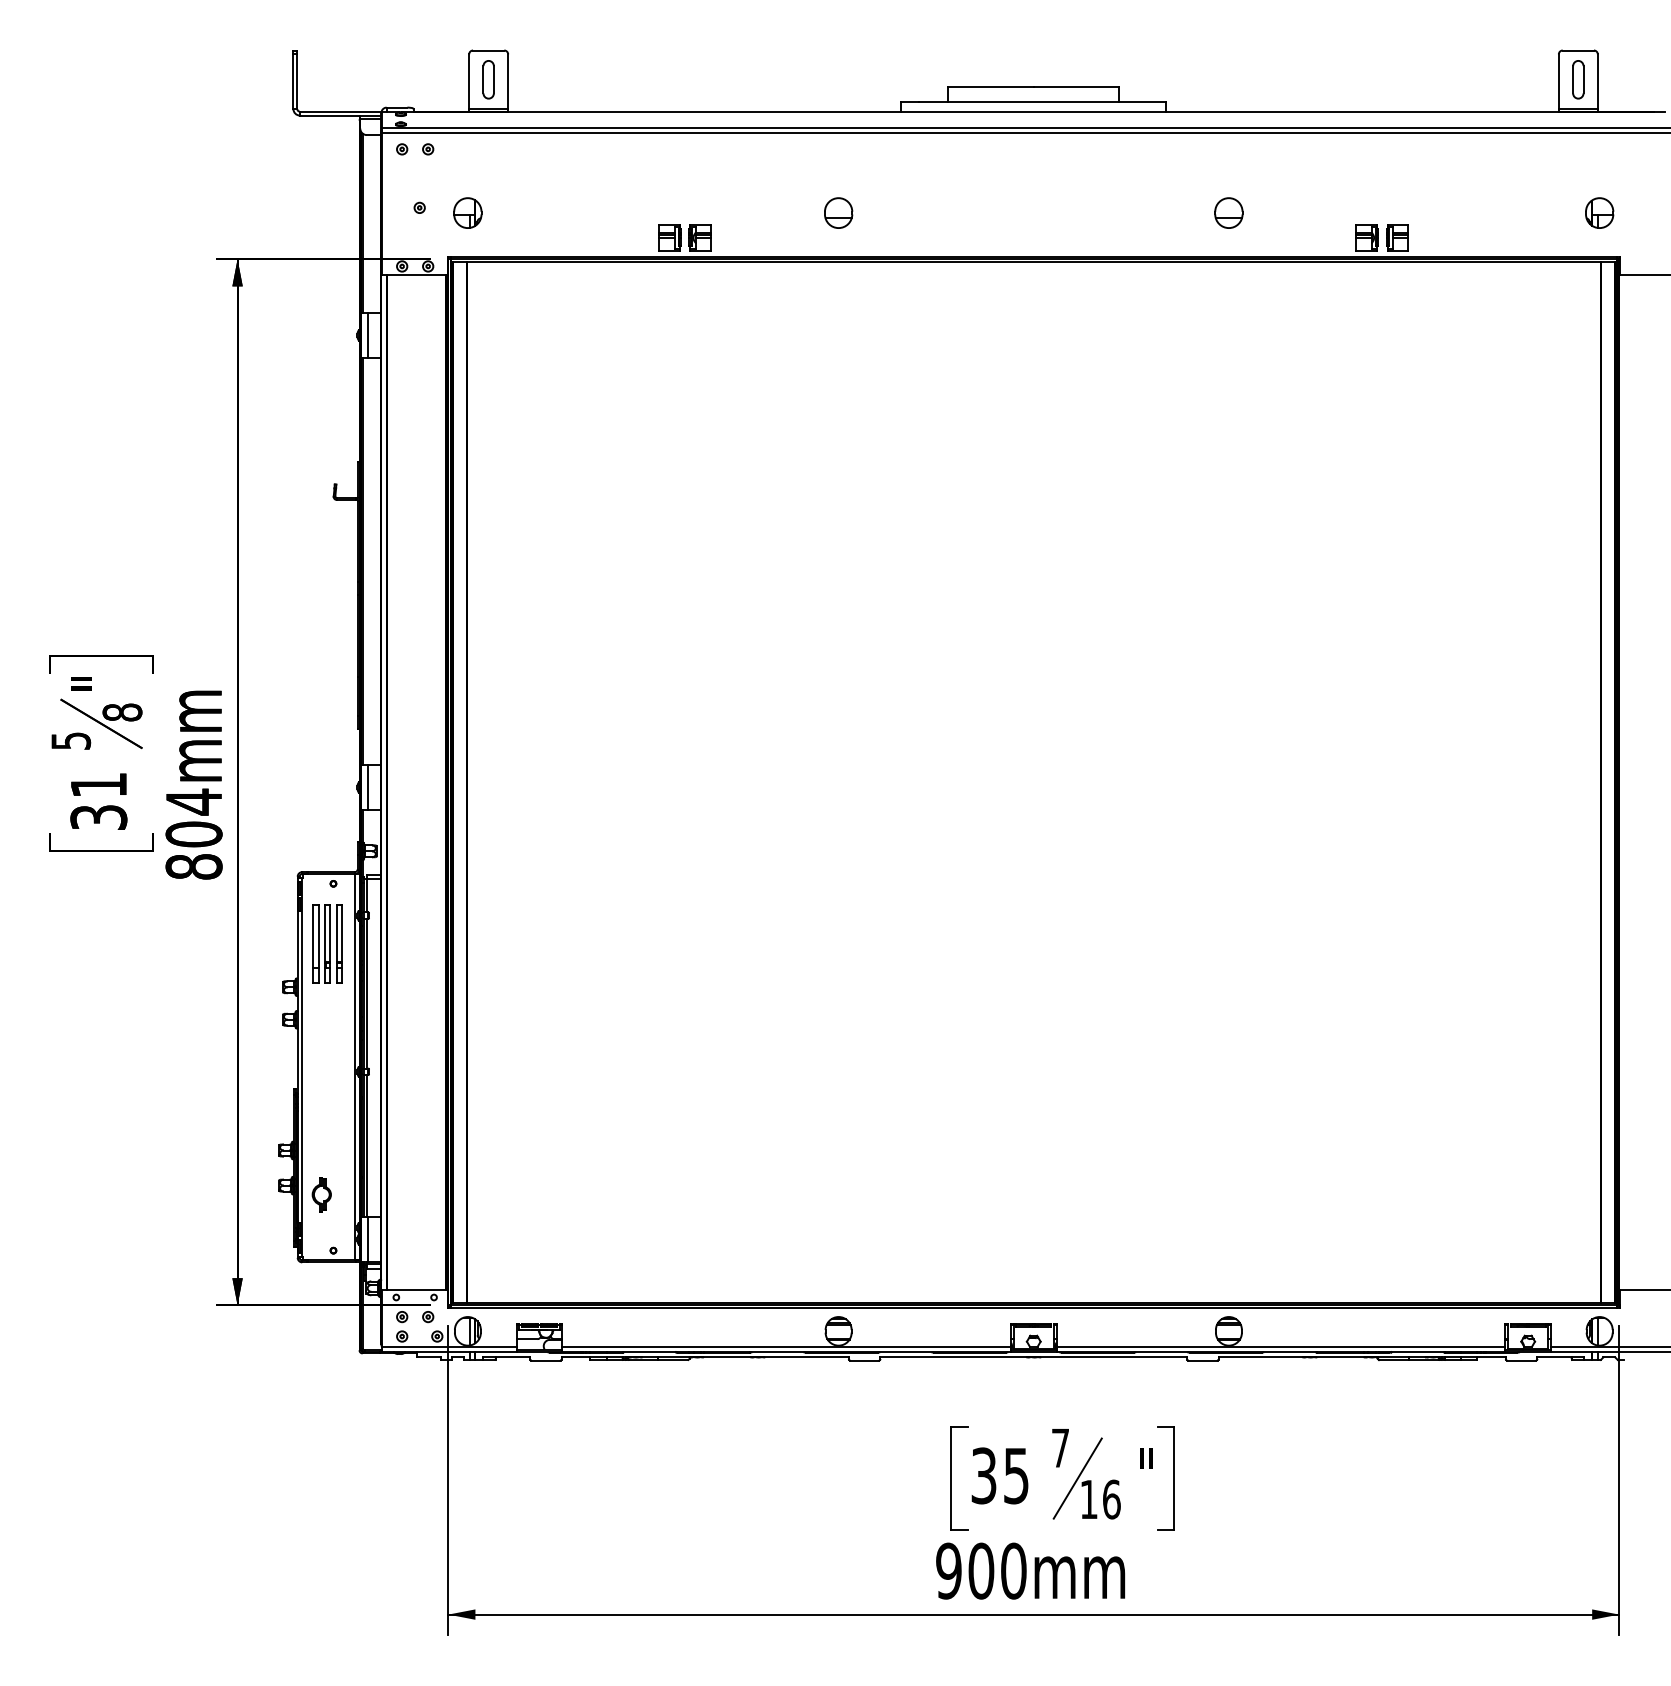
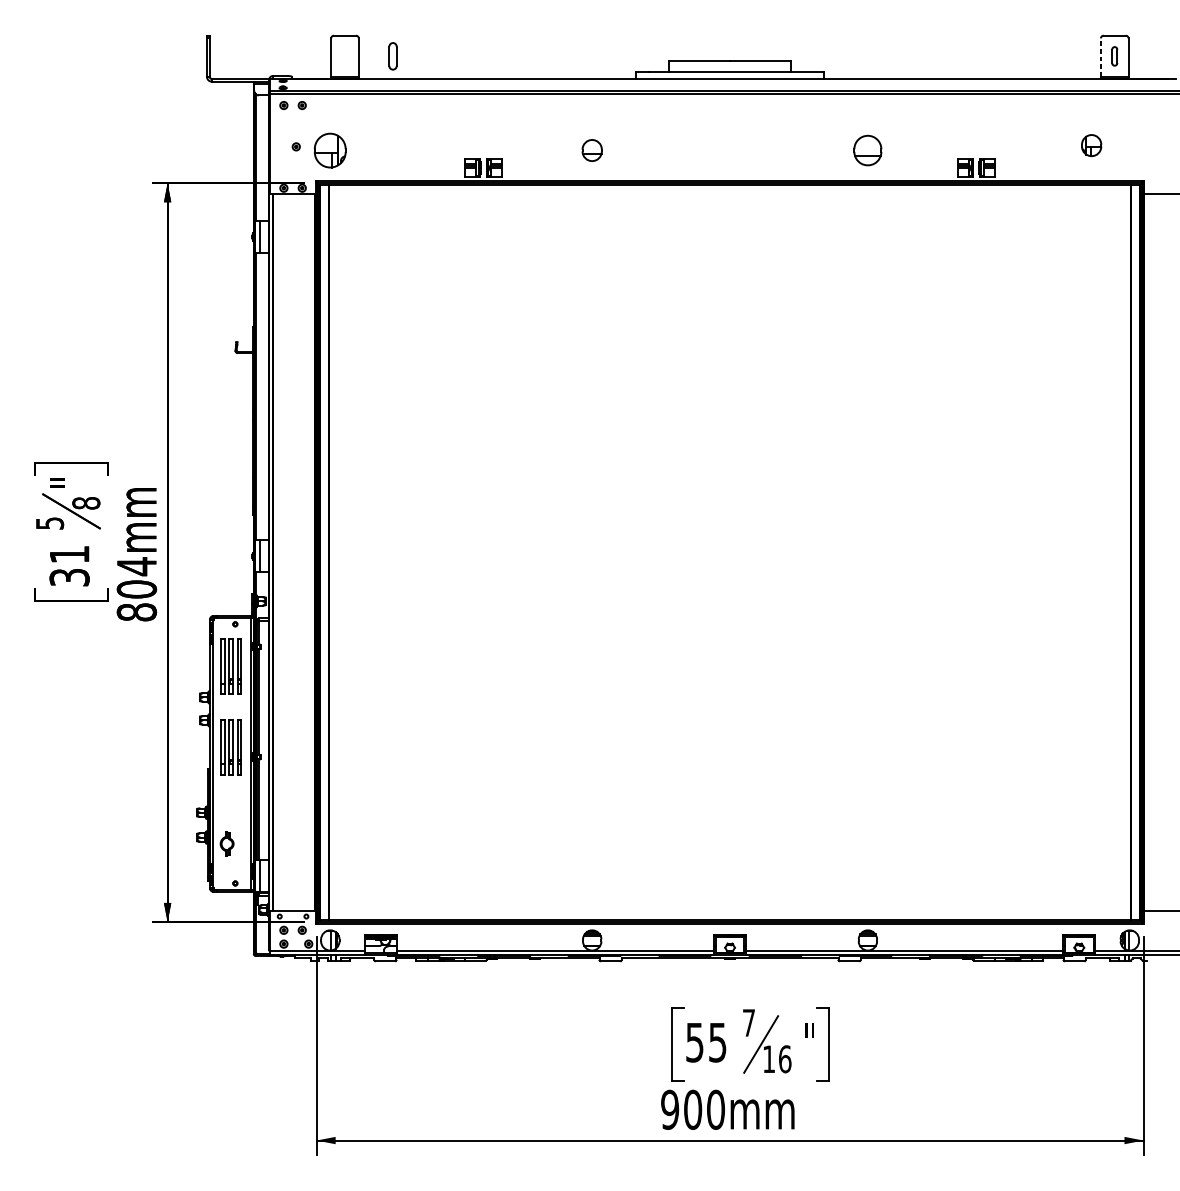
part: (488, 79) -> (392, 56), moved
part: (1578, 79) -> (1114, 56), size x0.7
line: (1558, 81) -> (1100, 57), solid -> dashed
part: (467, 212) -> (330, 150), size x1.6
part: (1228, 212) -> (867, 150), size x1.4
part: (1599, 212) -> (1091, 145), moved
part: (327, 1057) -> (231, 747), added
text: (984, 1475) -> (695, 1042), 35 -> 55

